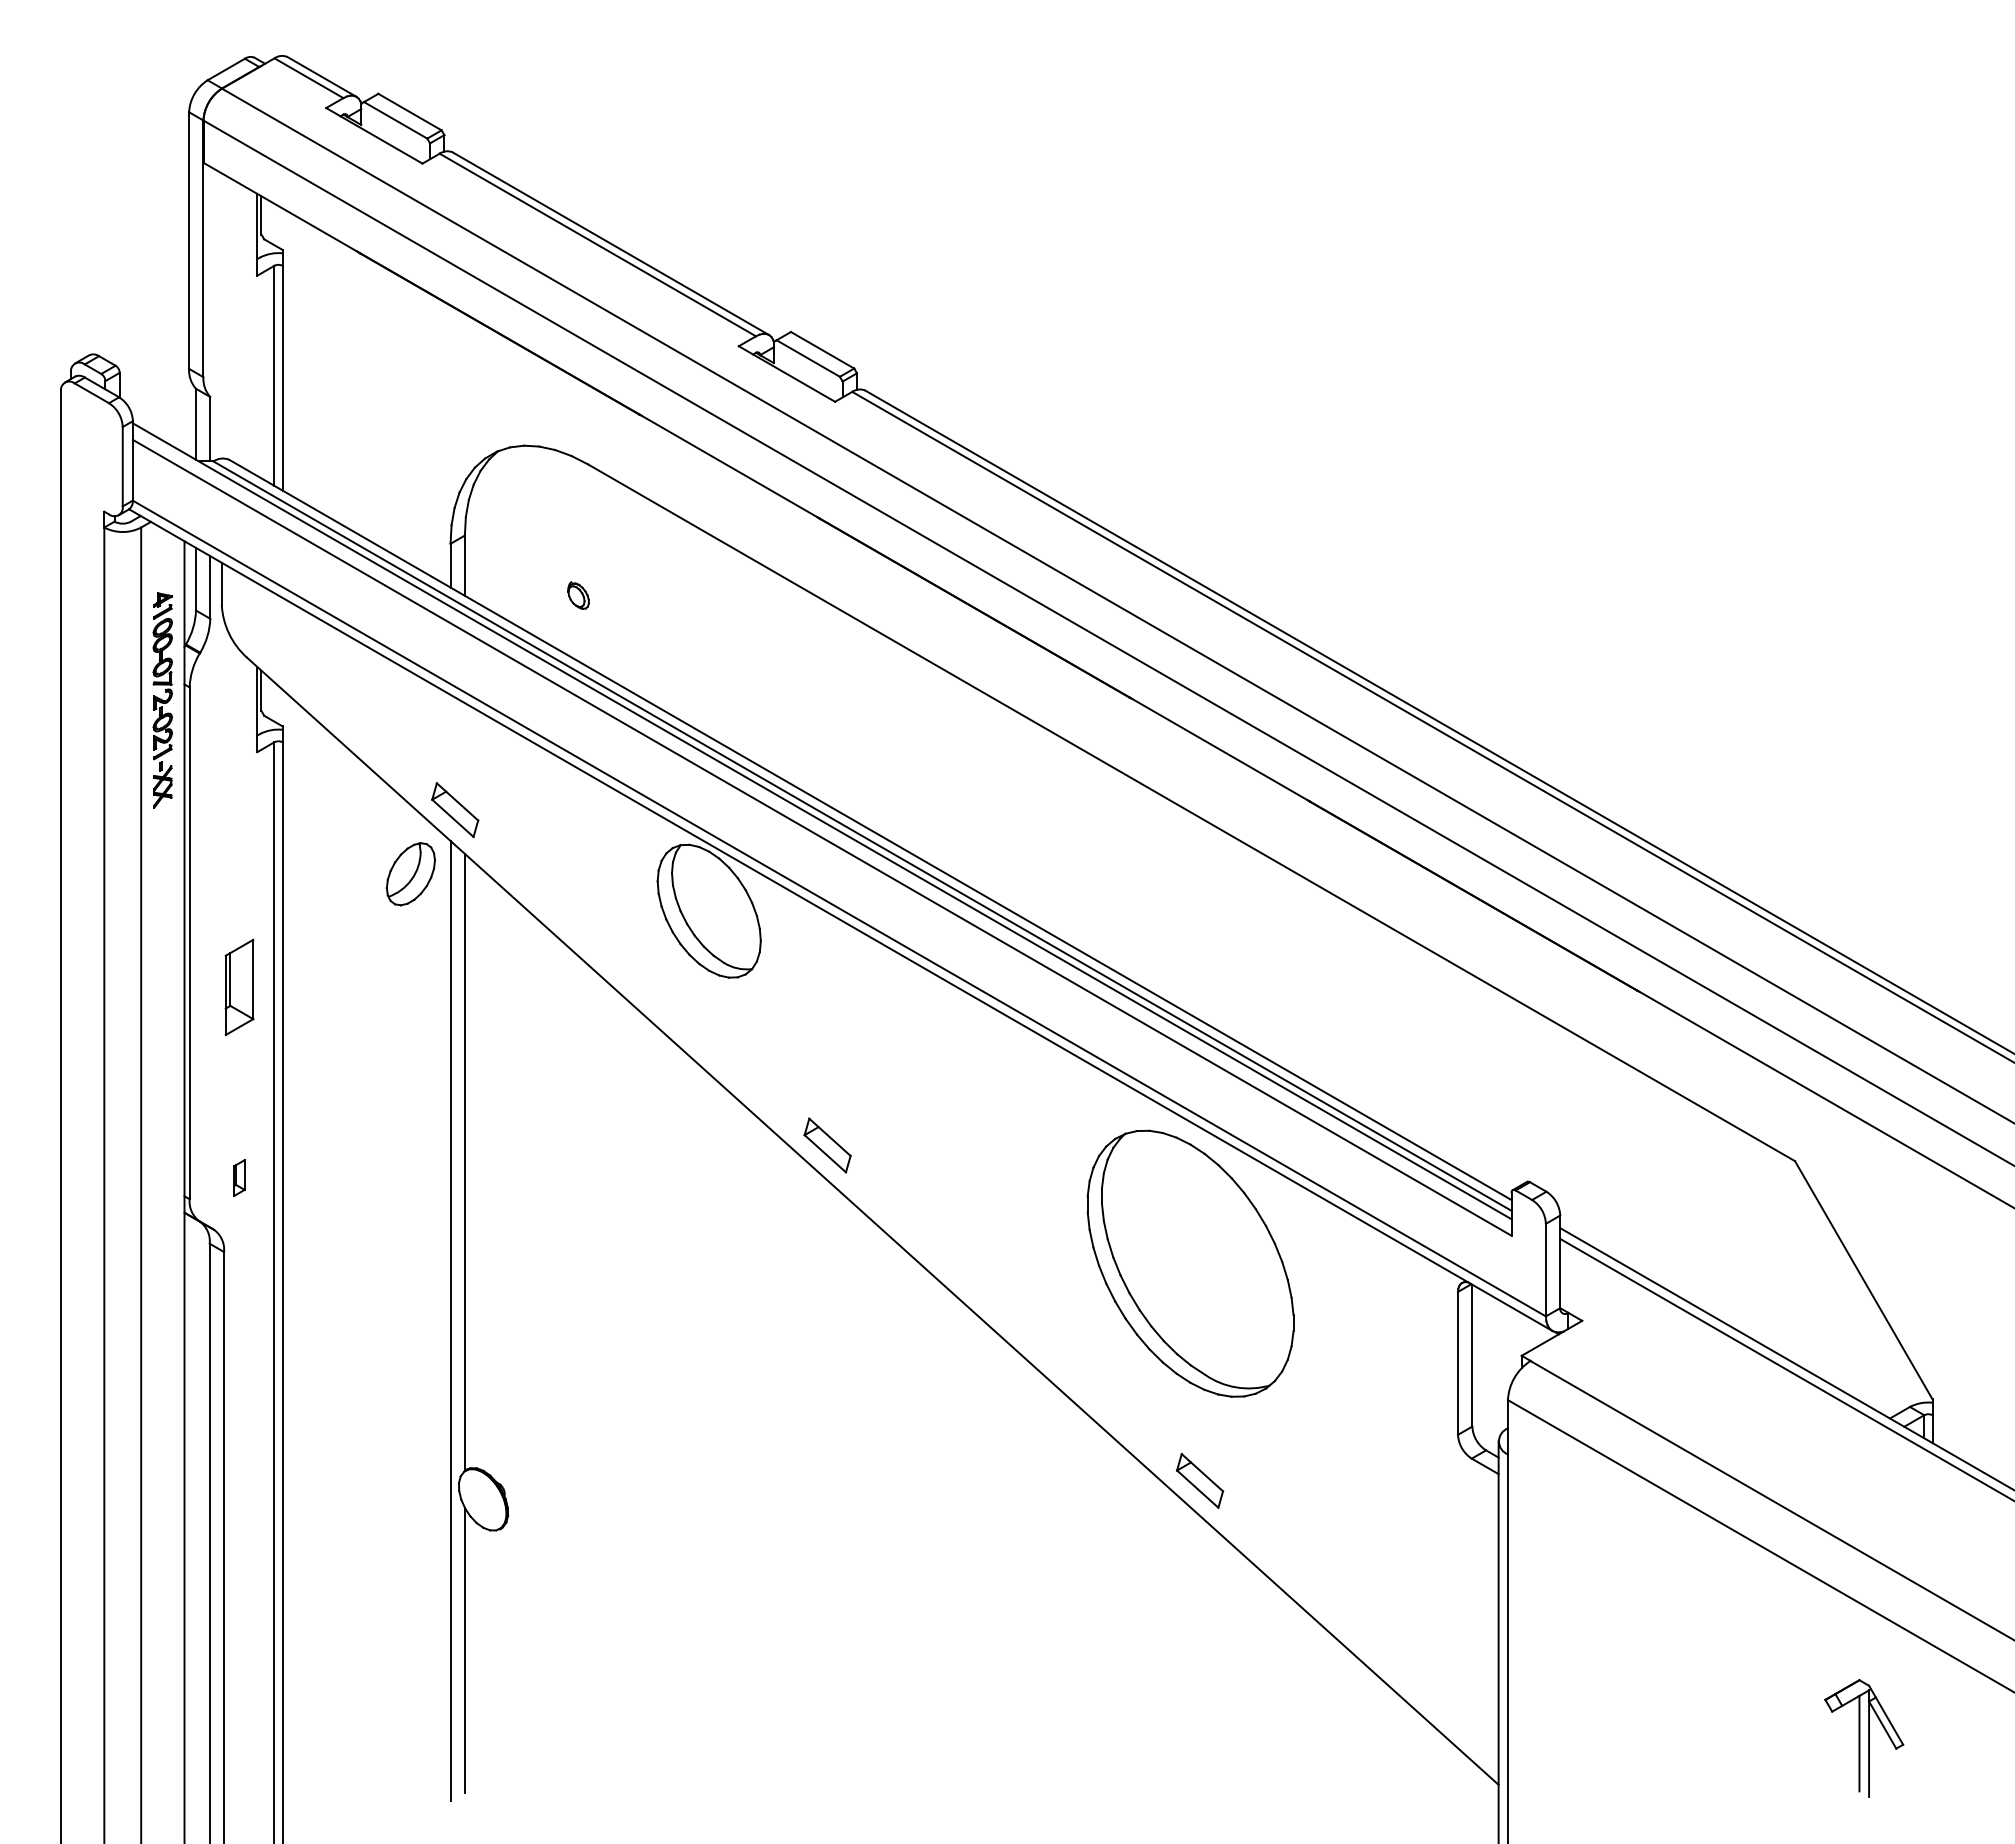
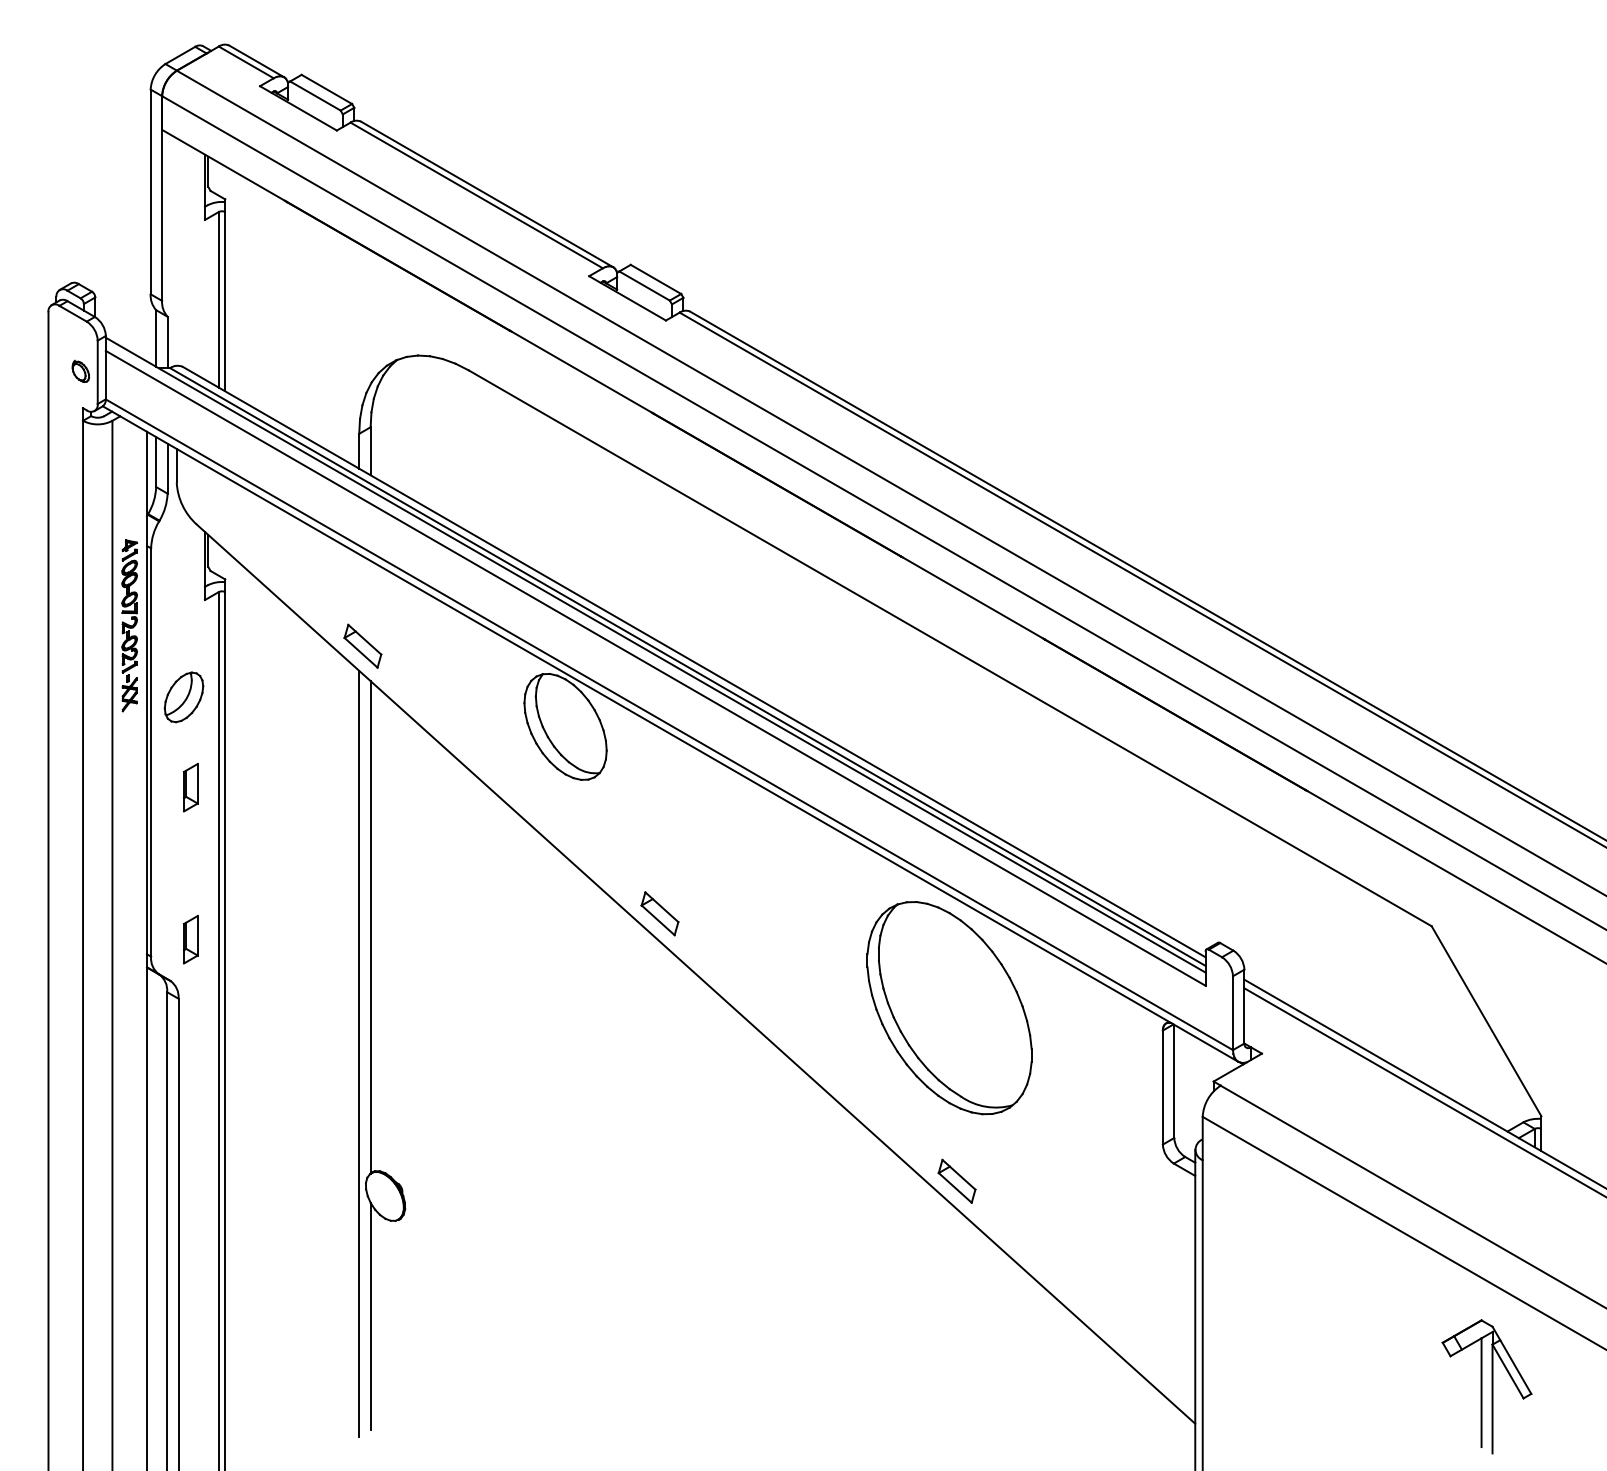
part: (578, 595) -> (80, 371), moved
part: (162, 700) -> (129, 625), moved
part: (410, 874) -> (183, 697), moved
part: (239, 987) -> (190, 787), size x0.62
part: (239, 1177) -> (190, 939), size x1.67
part: (1863, 1738) -> (1486, 1386), size x1.43

